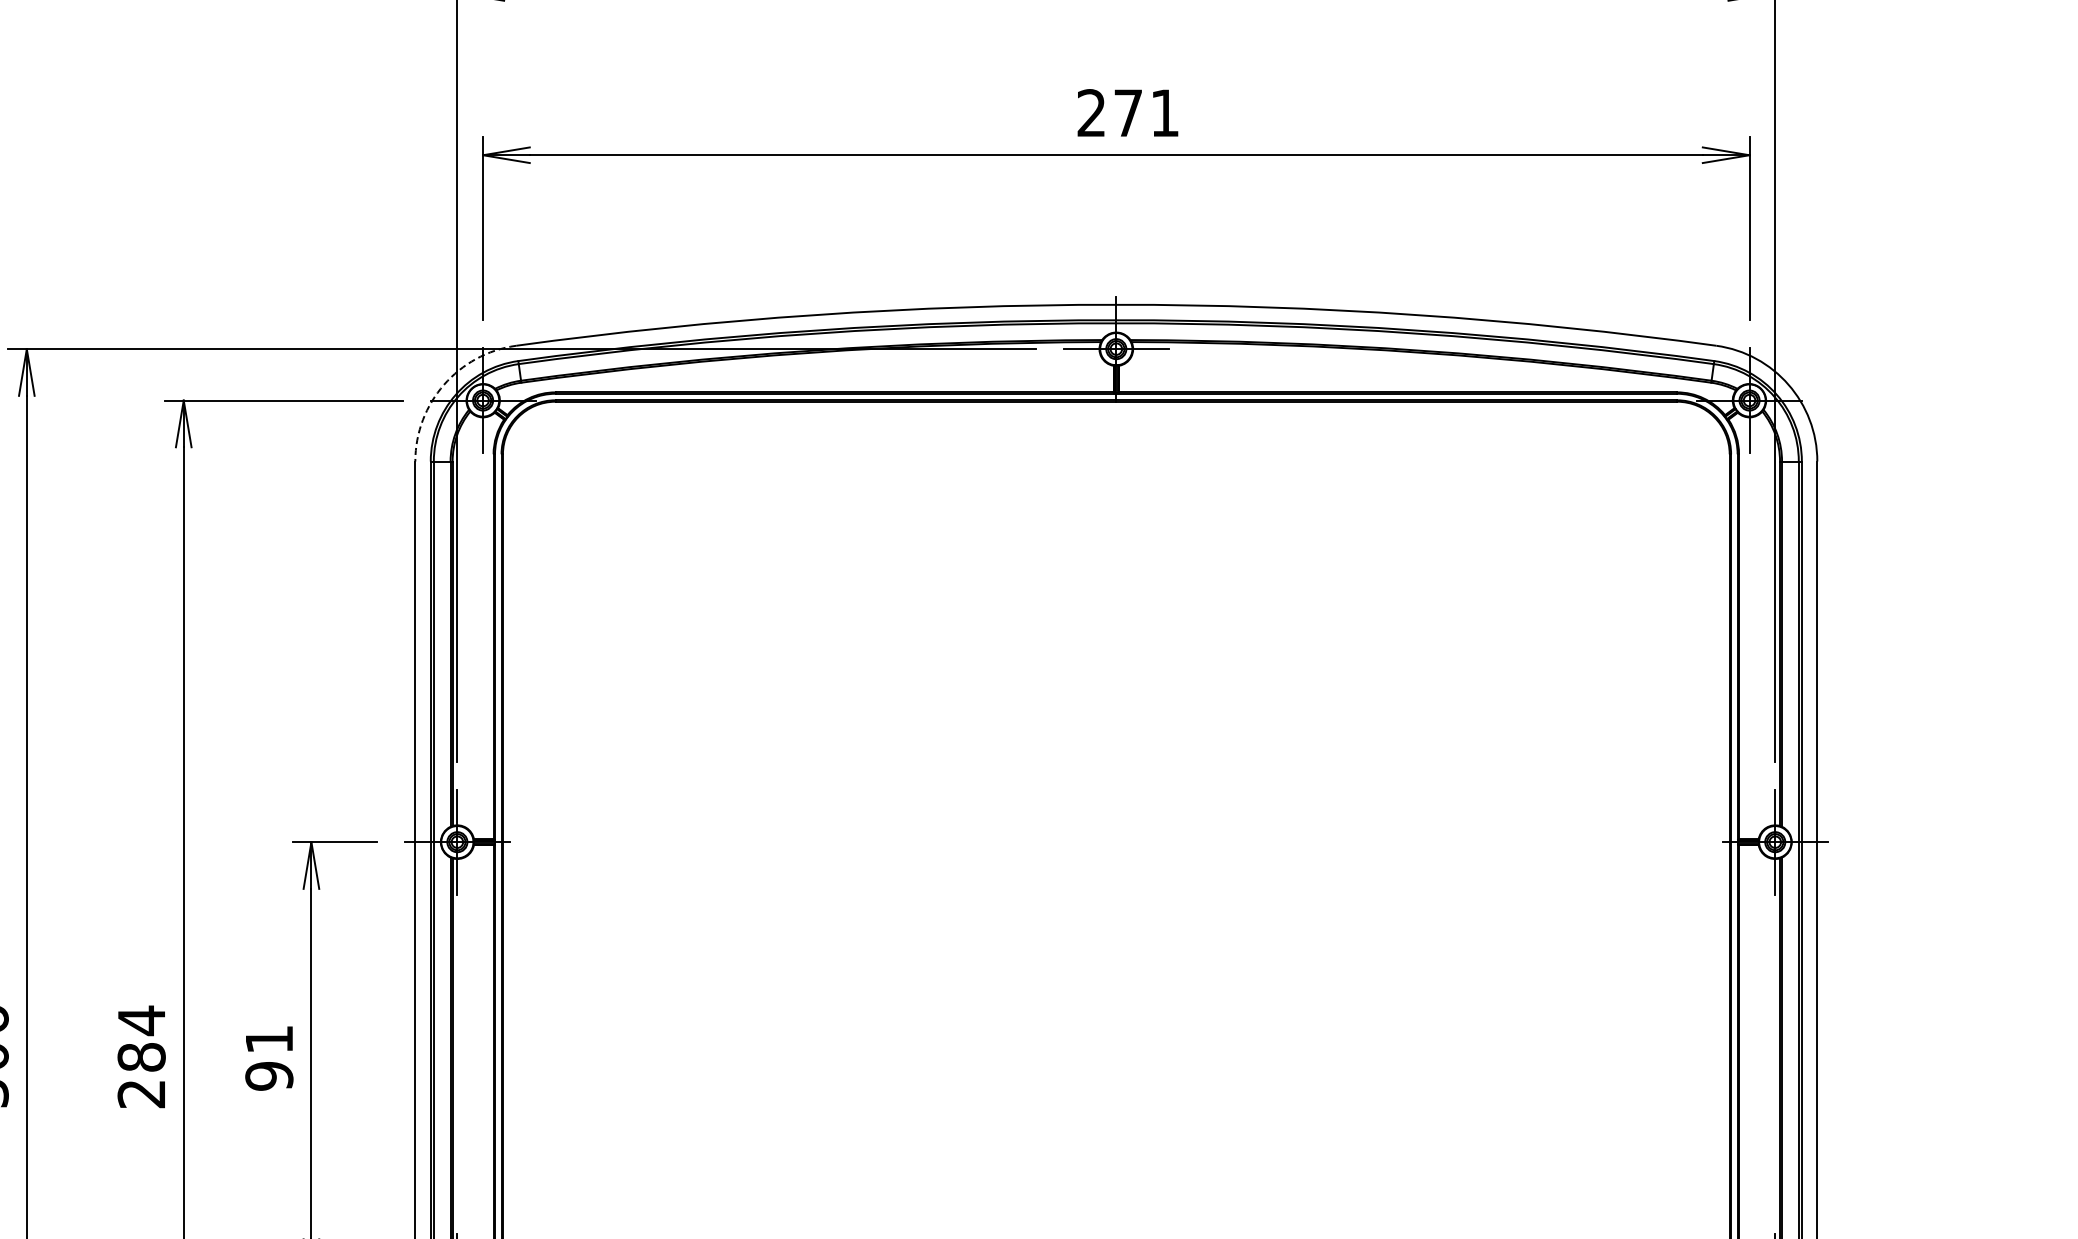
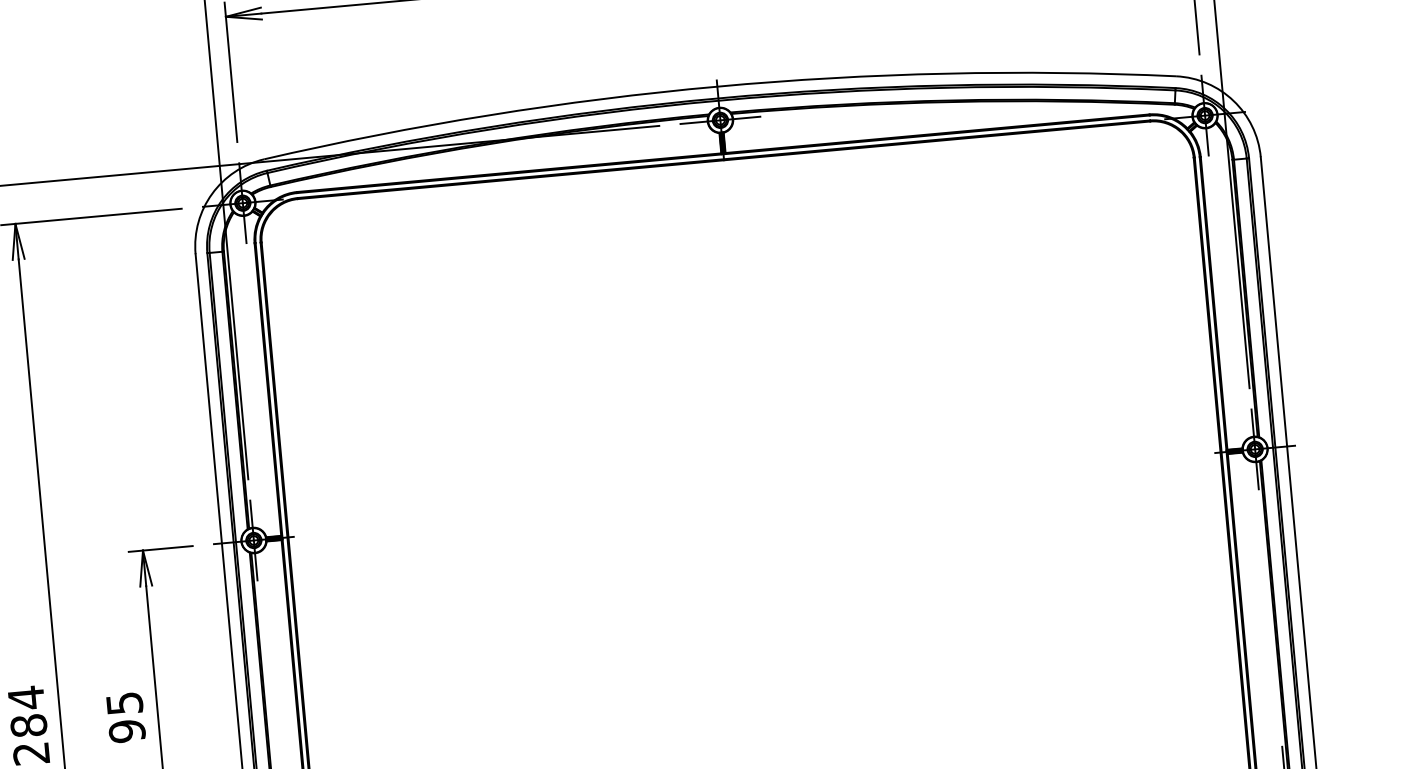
arc: (444, 384) -> (212, 193), dashed -> solid
text: (269, 1039) -> (124, 703), 91 -> 95

